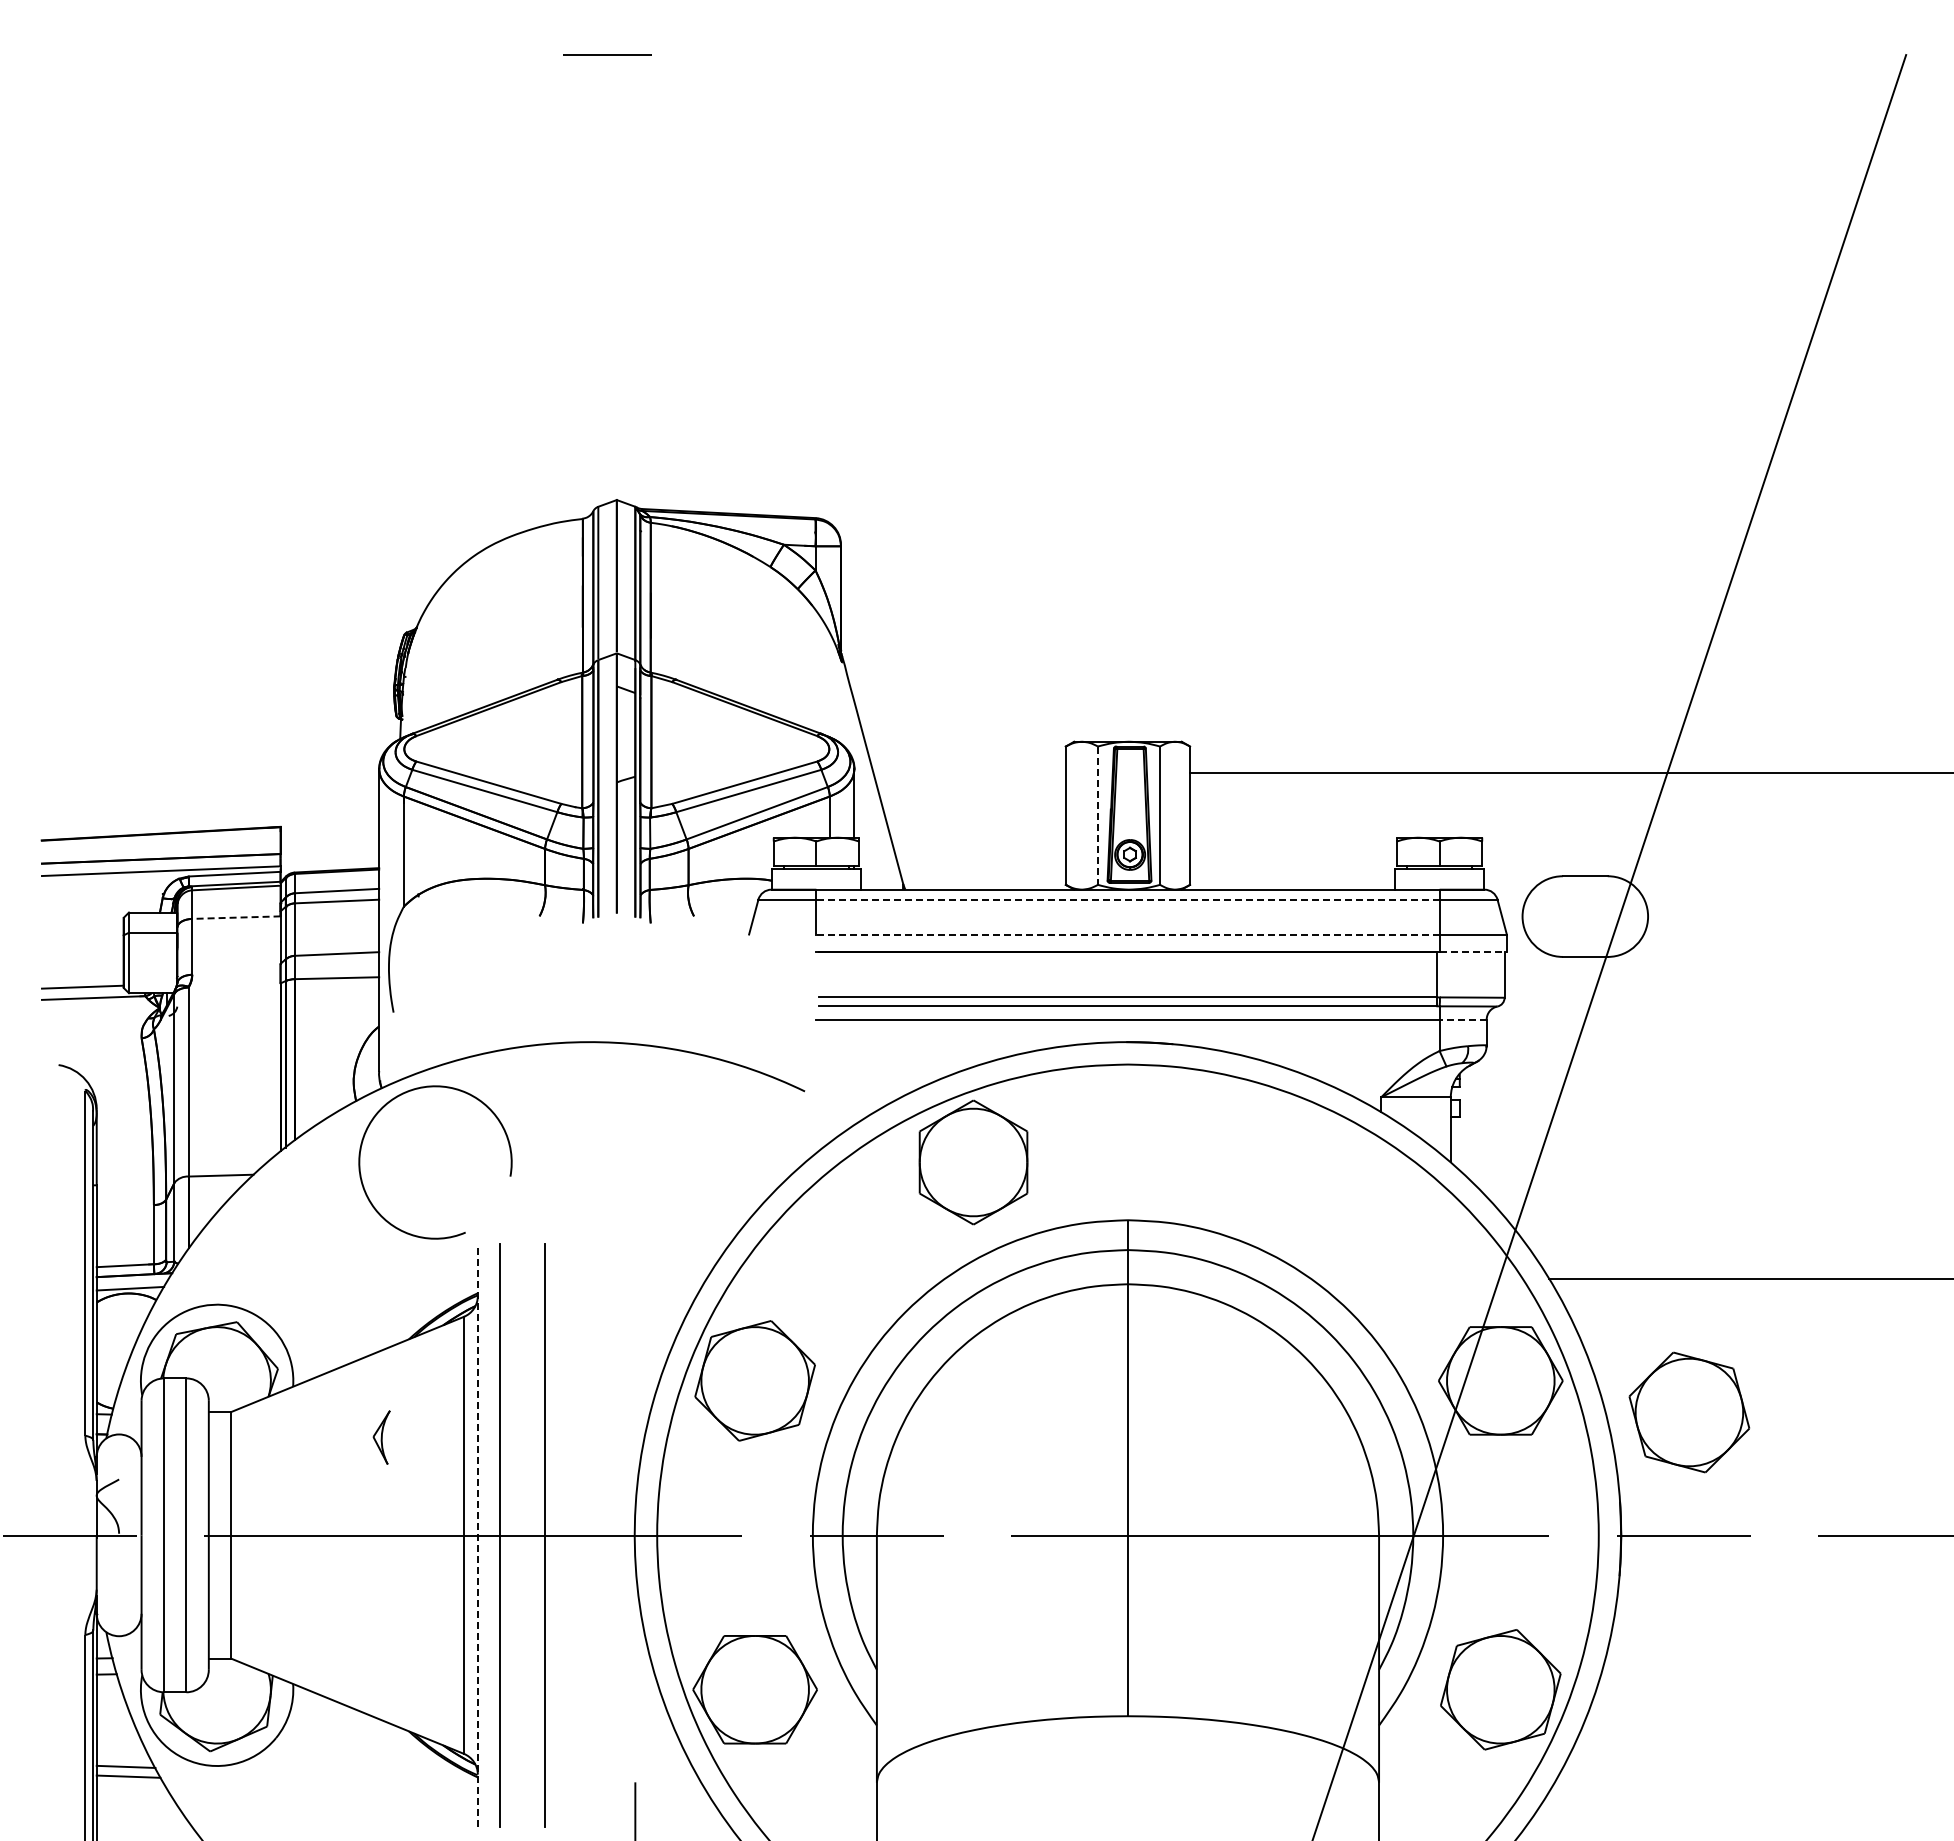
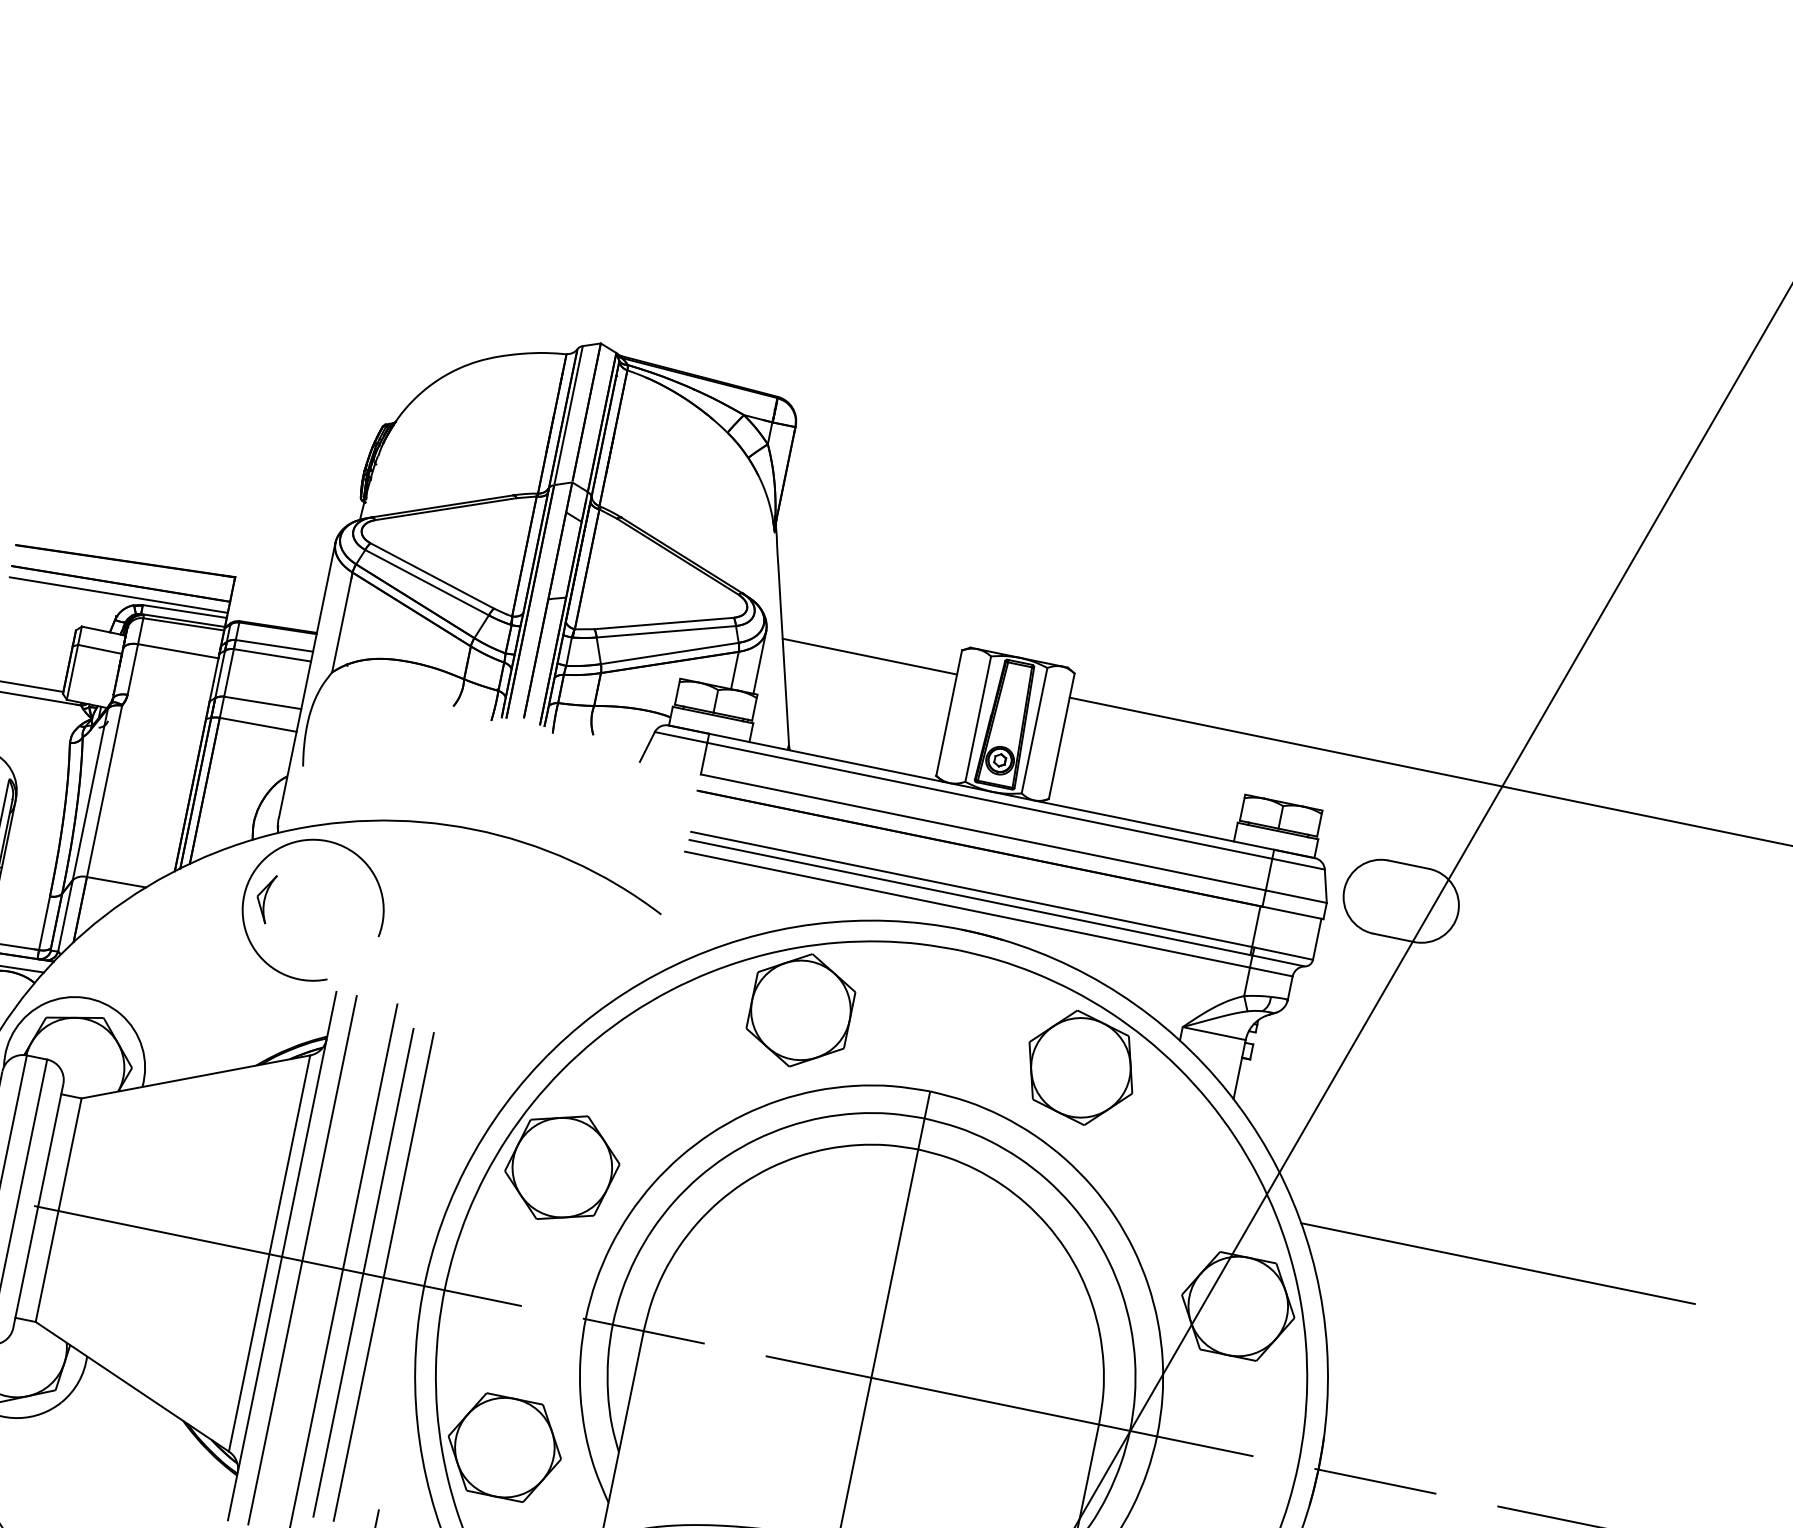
line: (969, 773) -> (869, 656), added
line: (1097, 816) -> (977, 719), dashed -> solid
line: (1127, 899) -> (989, 800), dashed -> solid
line: (235, 917) -> (177, 650), dashed -> solid
line: (1127, 934) -> (982, 832), dashed -> solid
line: (1473, 952) -> (1293, 913), dashed -> solid
line: (1463, 1019) -> (1271, 971), dashed -> solid
part: (1689, 1412) -> (1081, 1067), moved
part: (381, 1437) -> (264, 898), moved
line: (477, 1534) -> (282, 1255), dashed -> solid
line: (567, 1535) -> (363, 1272), added
line: (589, 1535) -> (383, 1277), added

